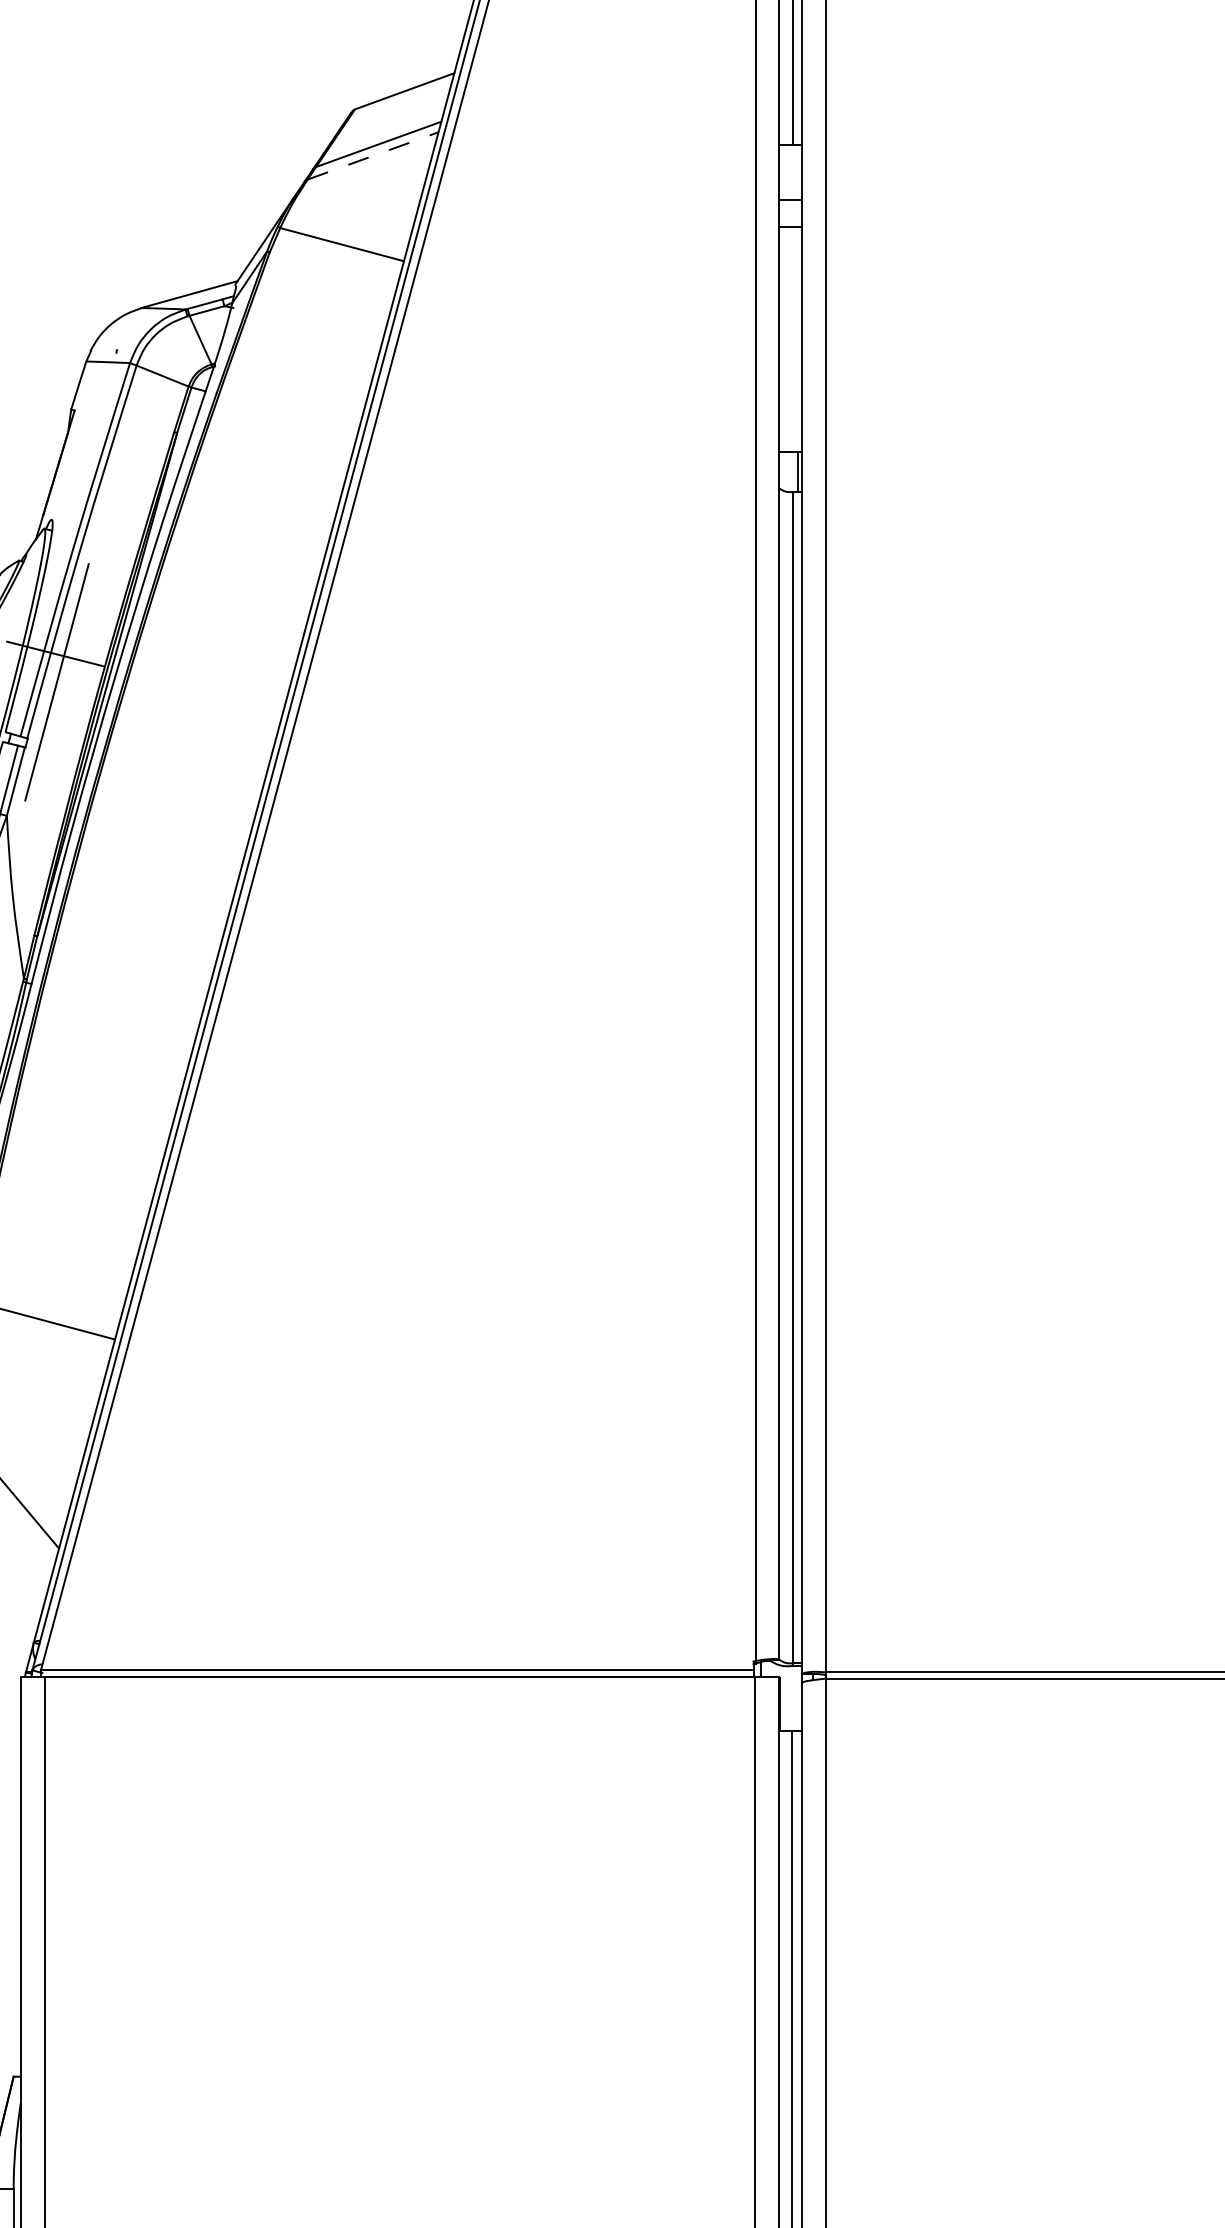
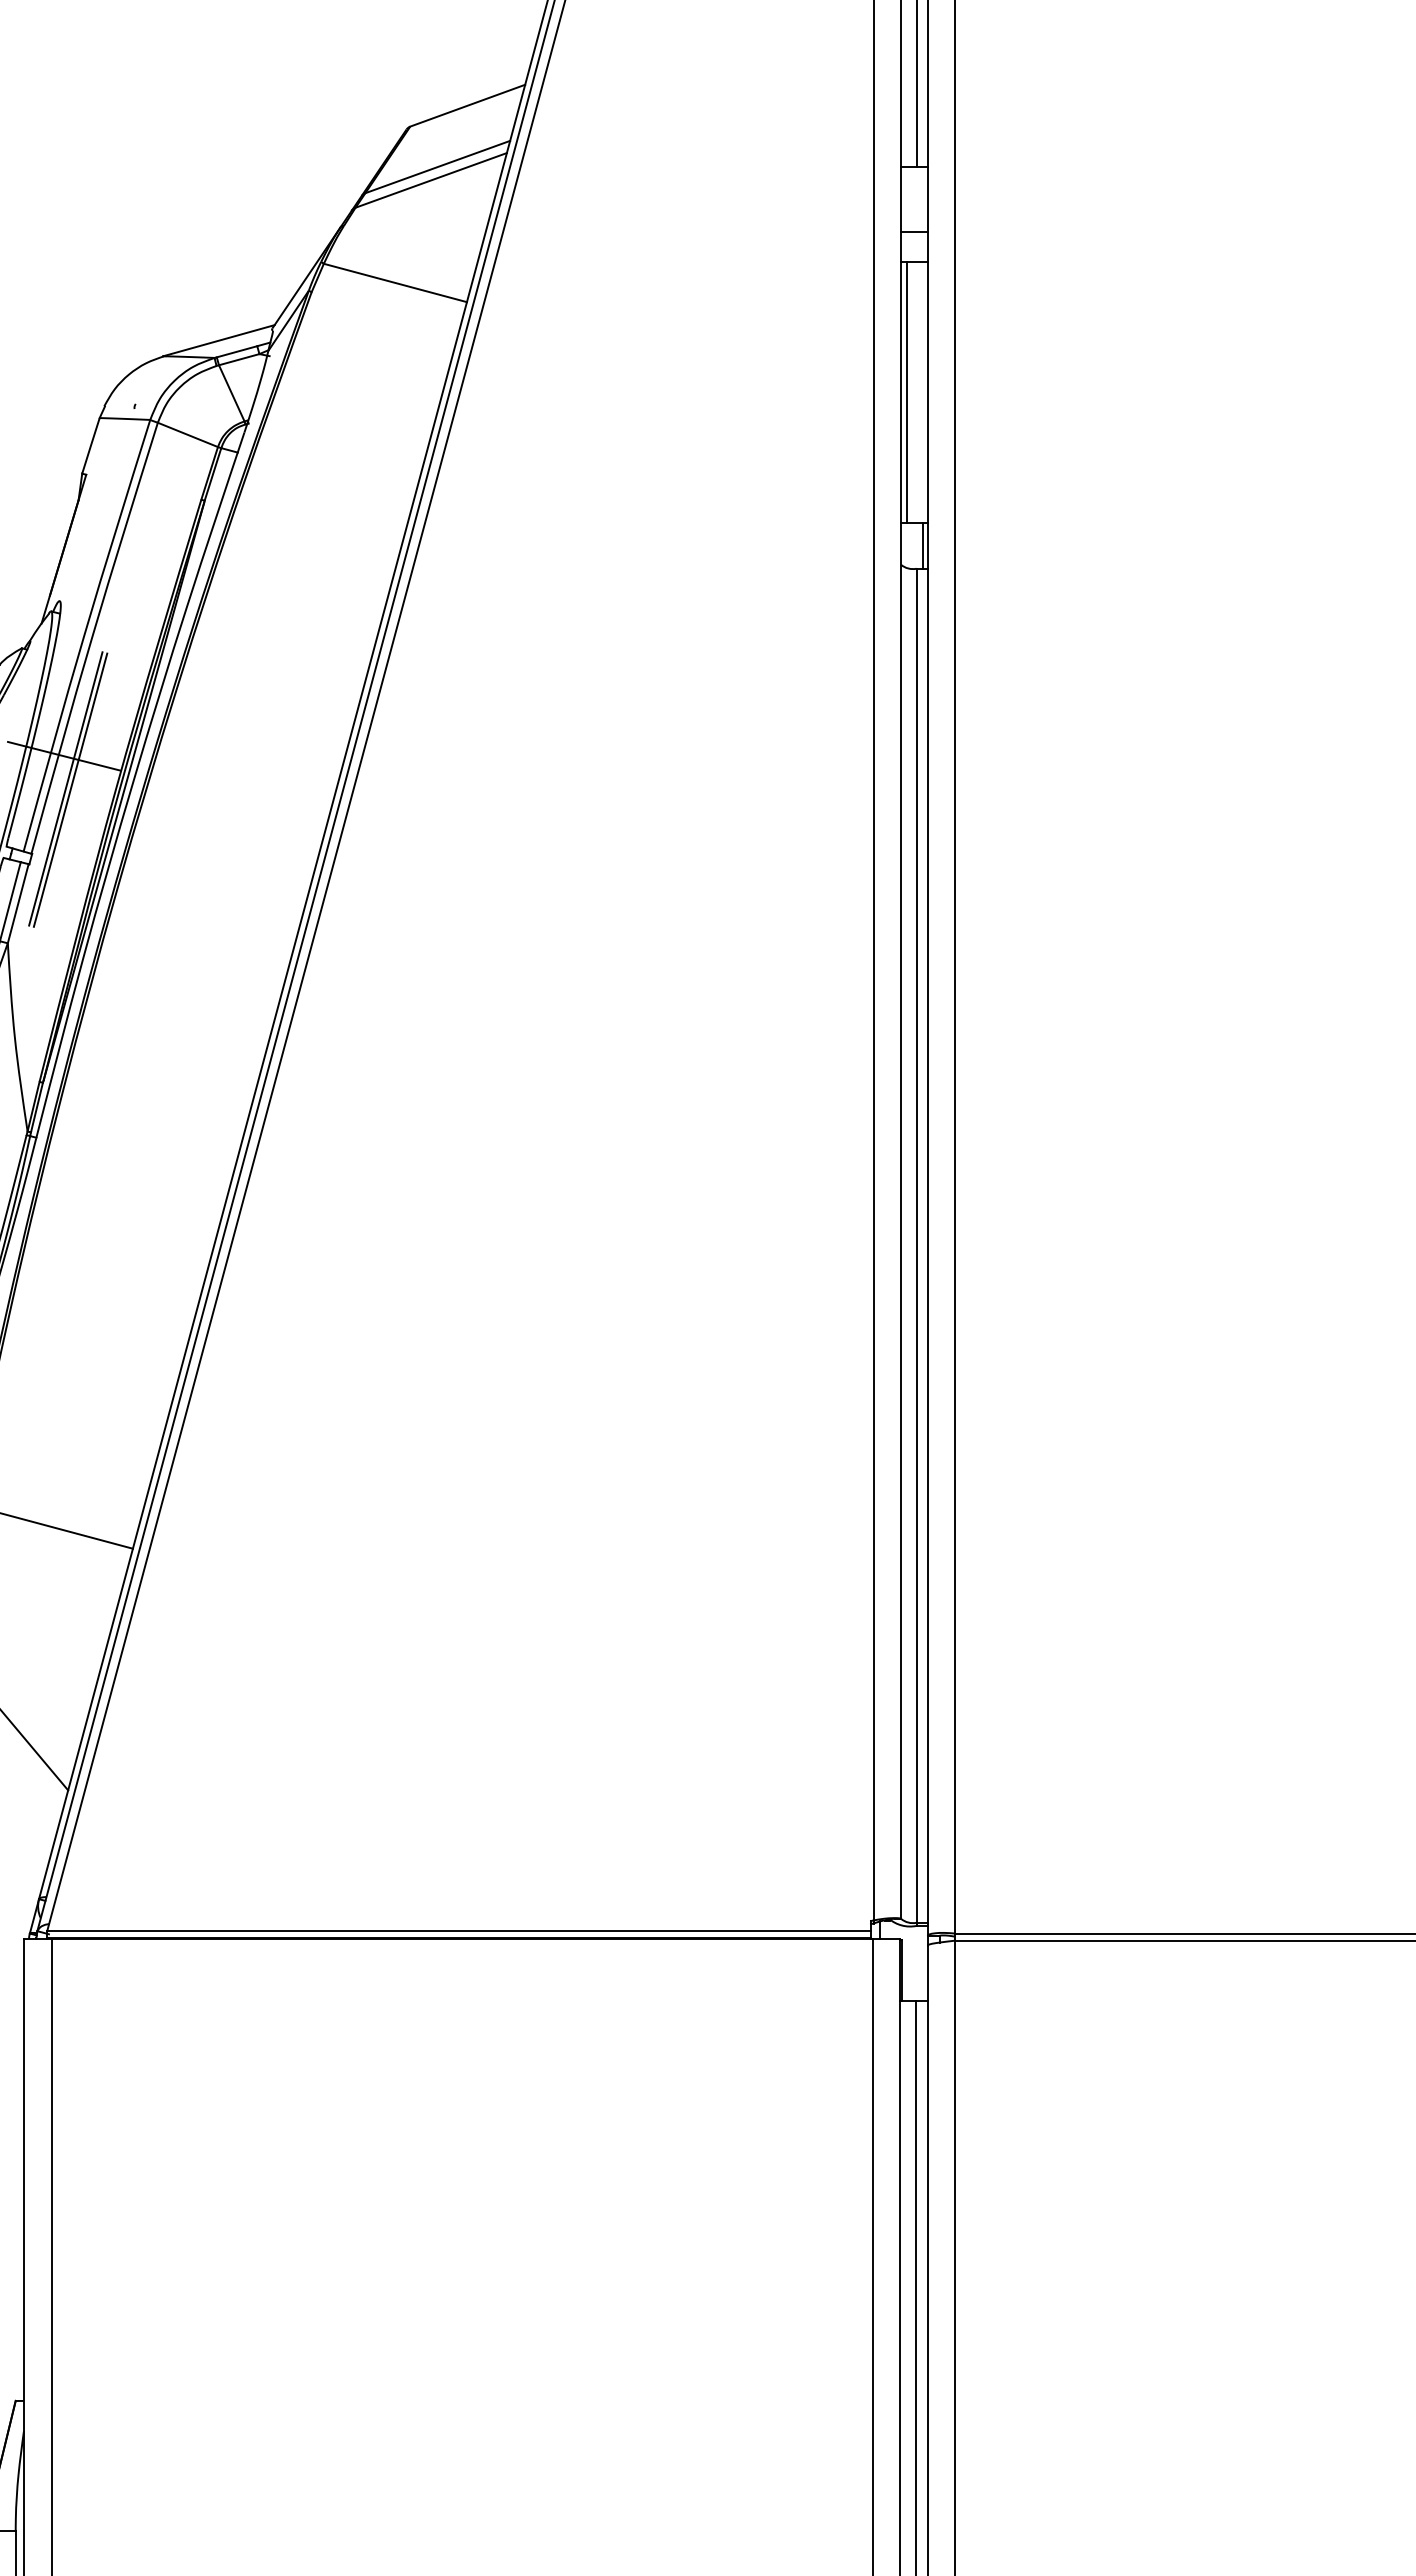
line: (373, 156) -> (431, 180), dashed -> solid
line: (785, 339) -> (907, 392), added
line: (61, 682) -> (70, 789), added

